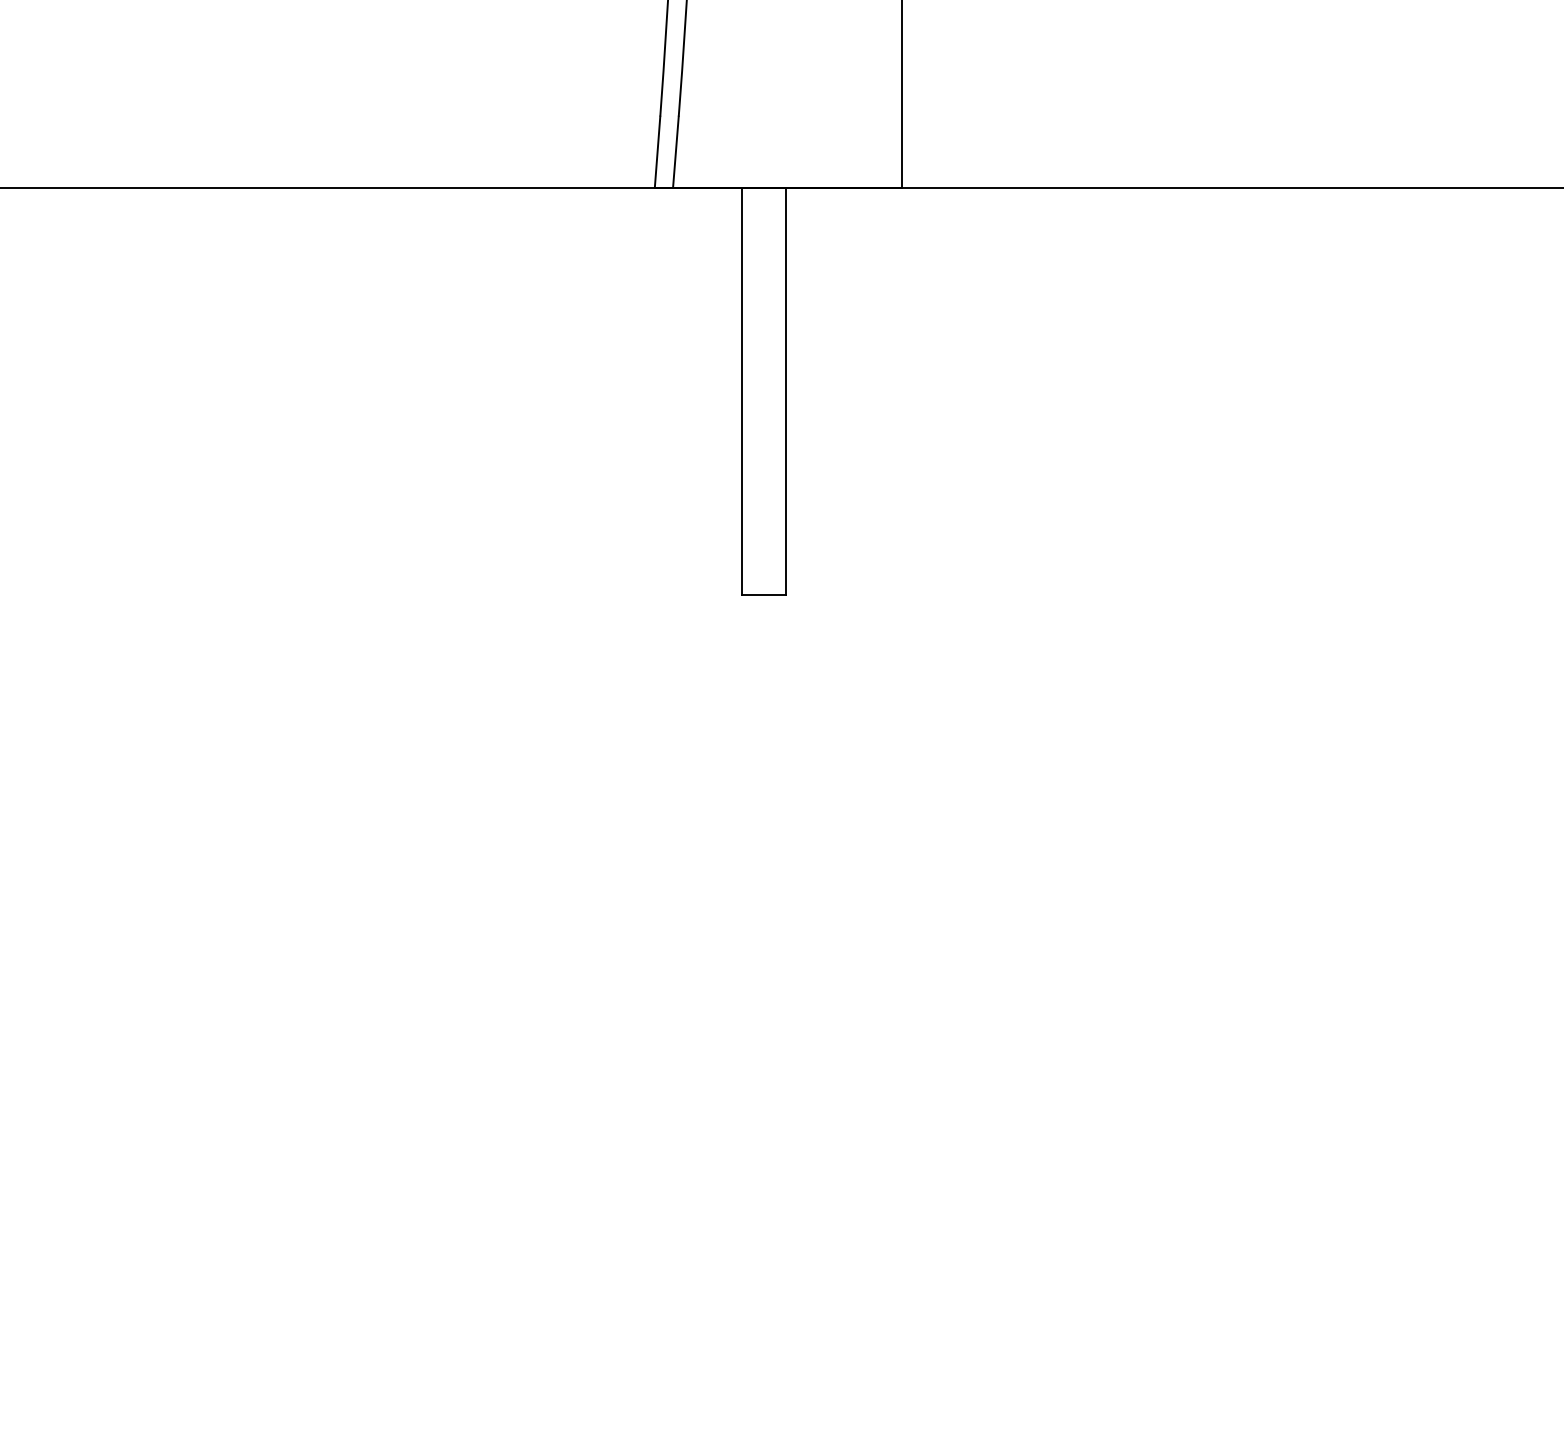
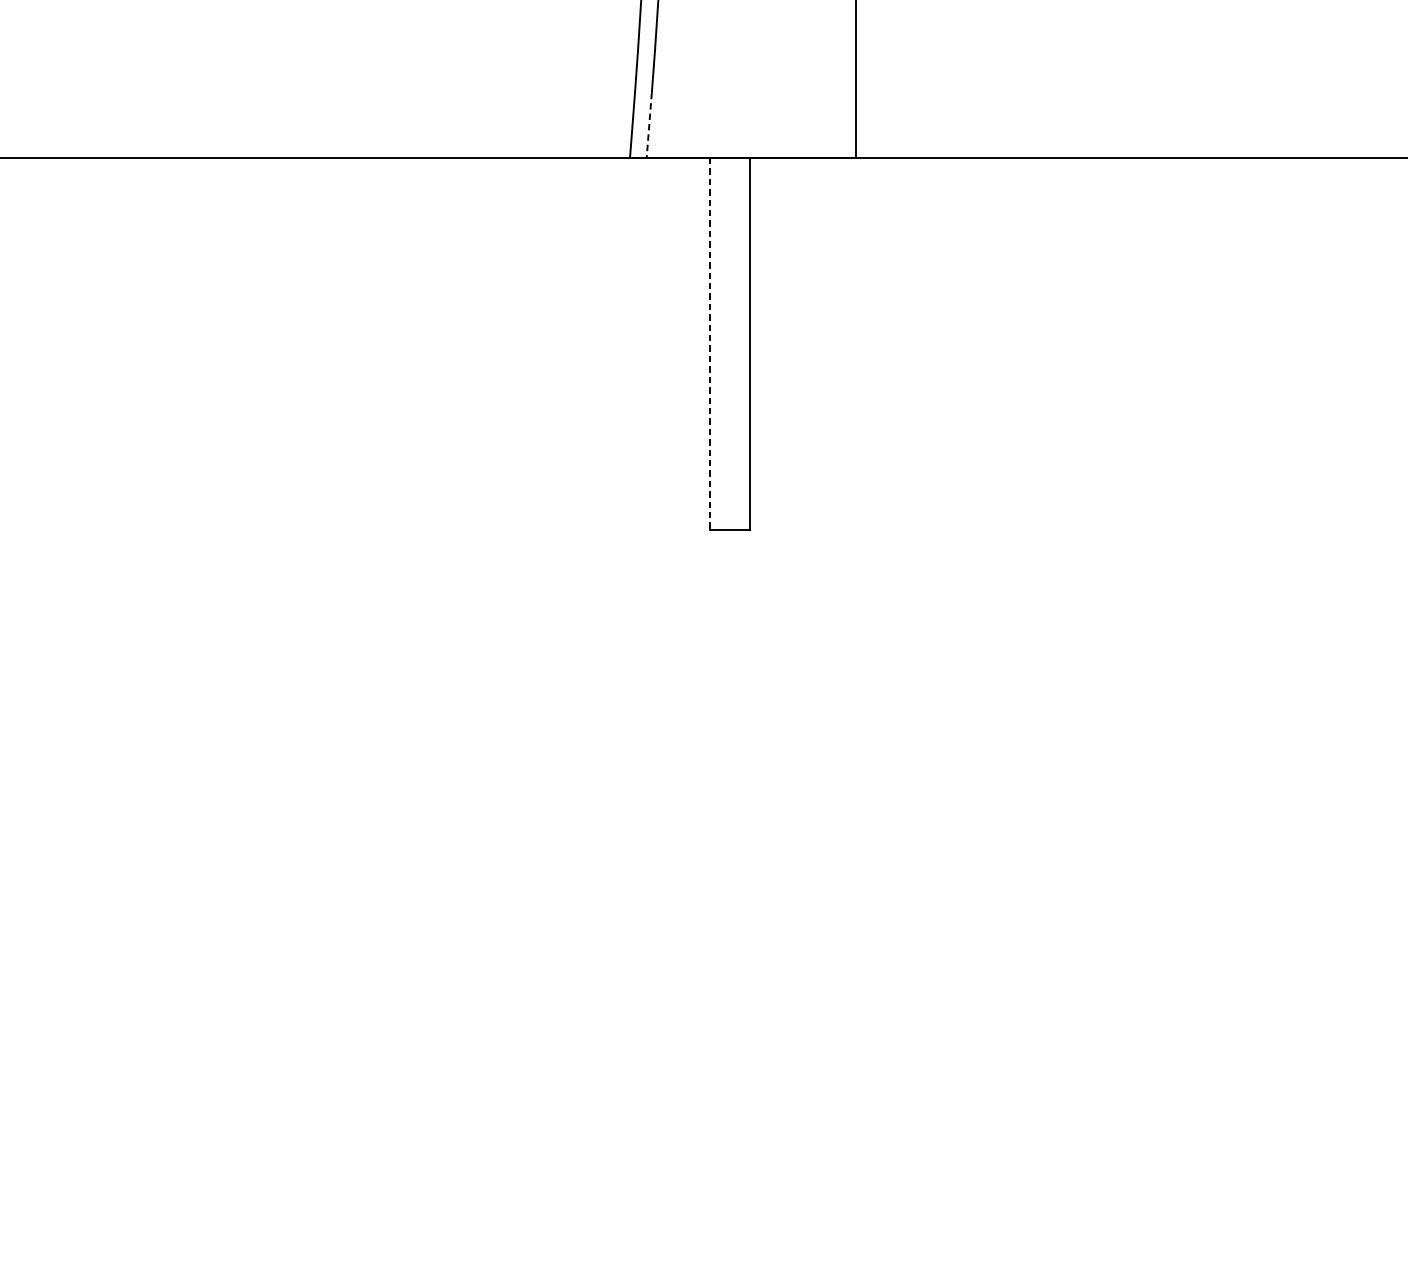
line: (675, 152) -> (648, 125), solid -> dashed
line: (742, 391) -> (710, 343), solid -> dashed

